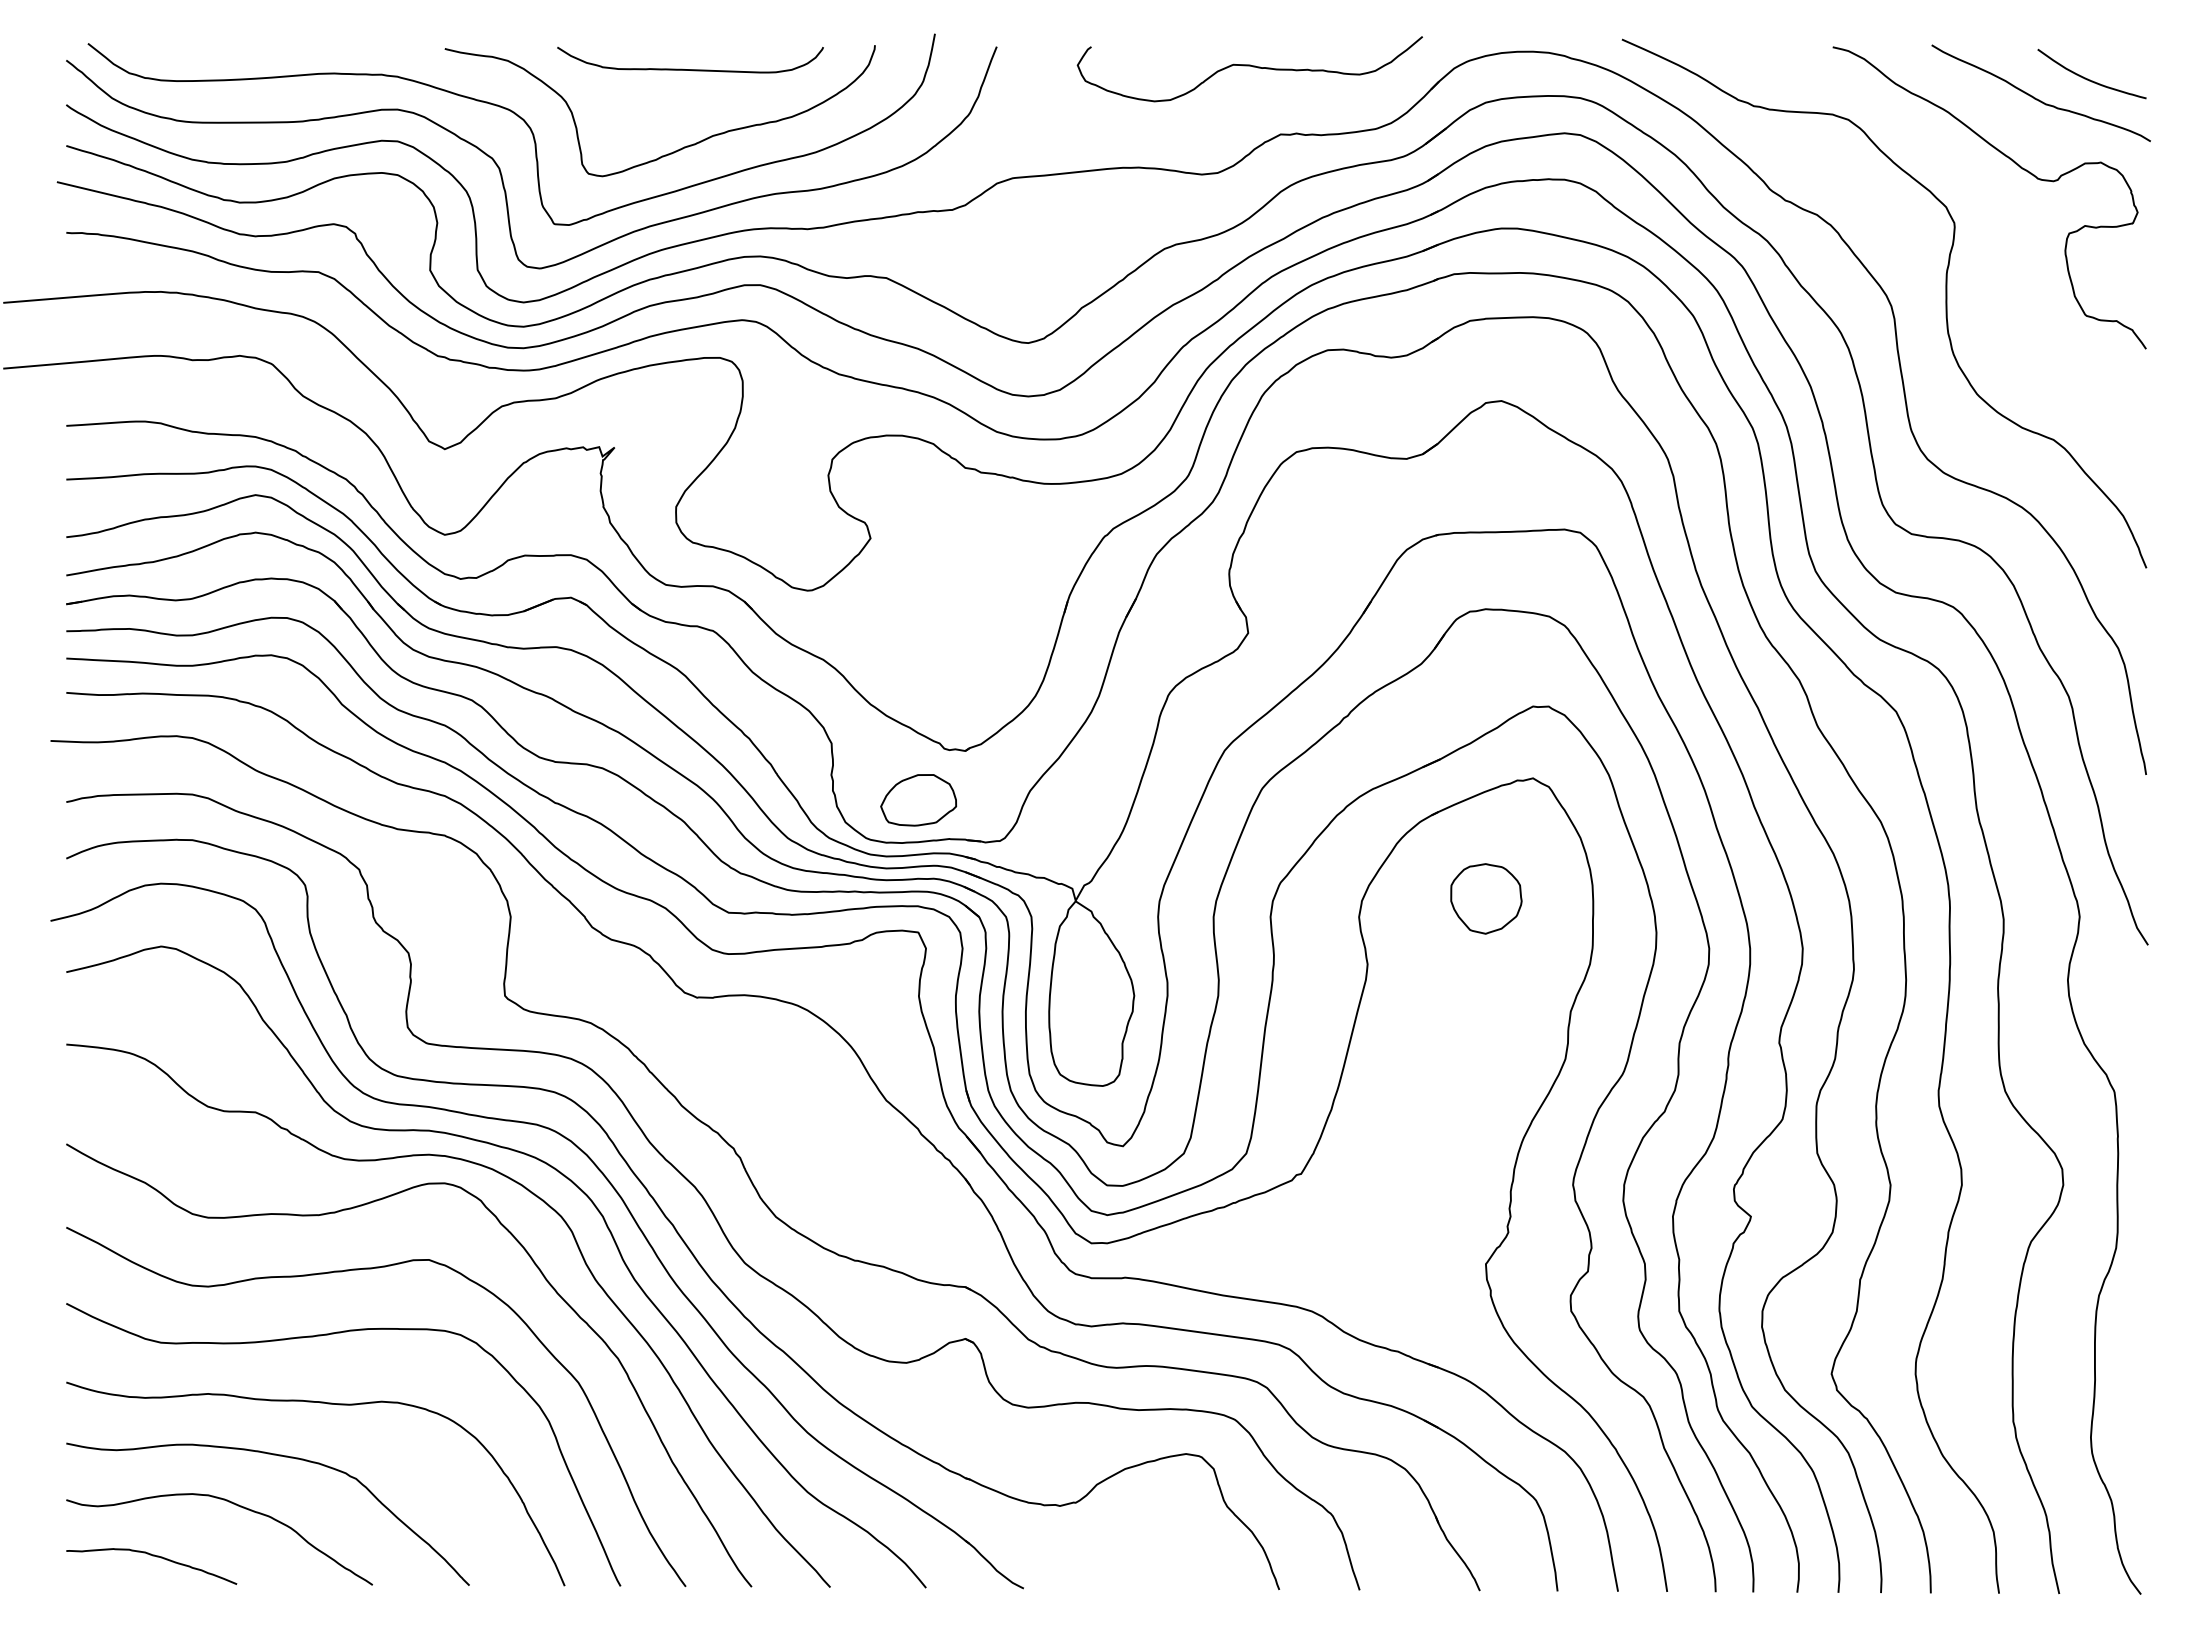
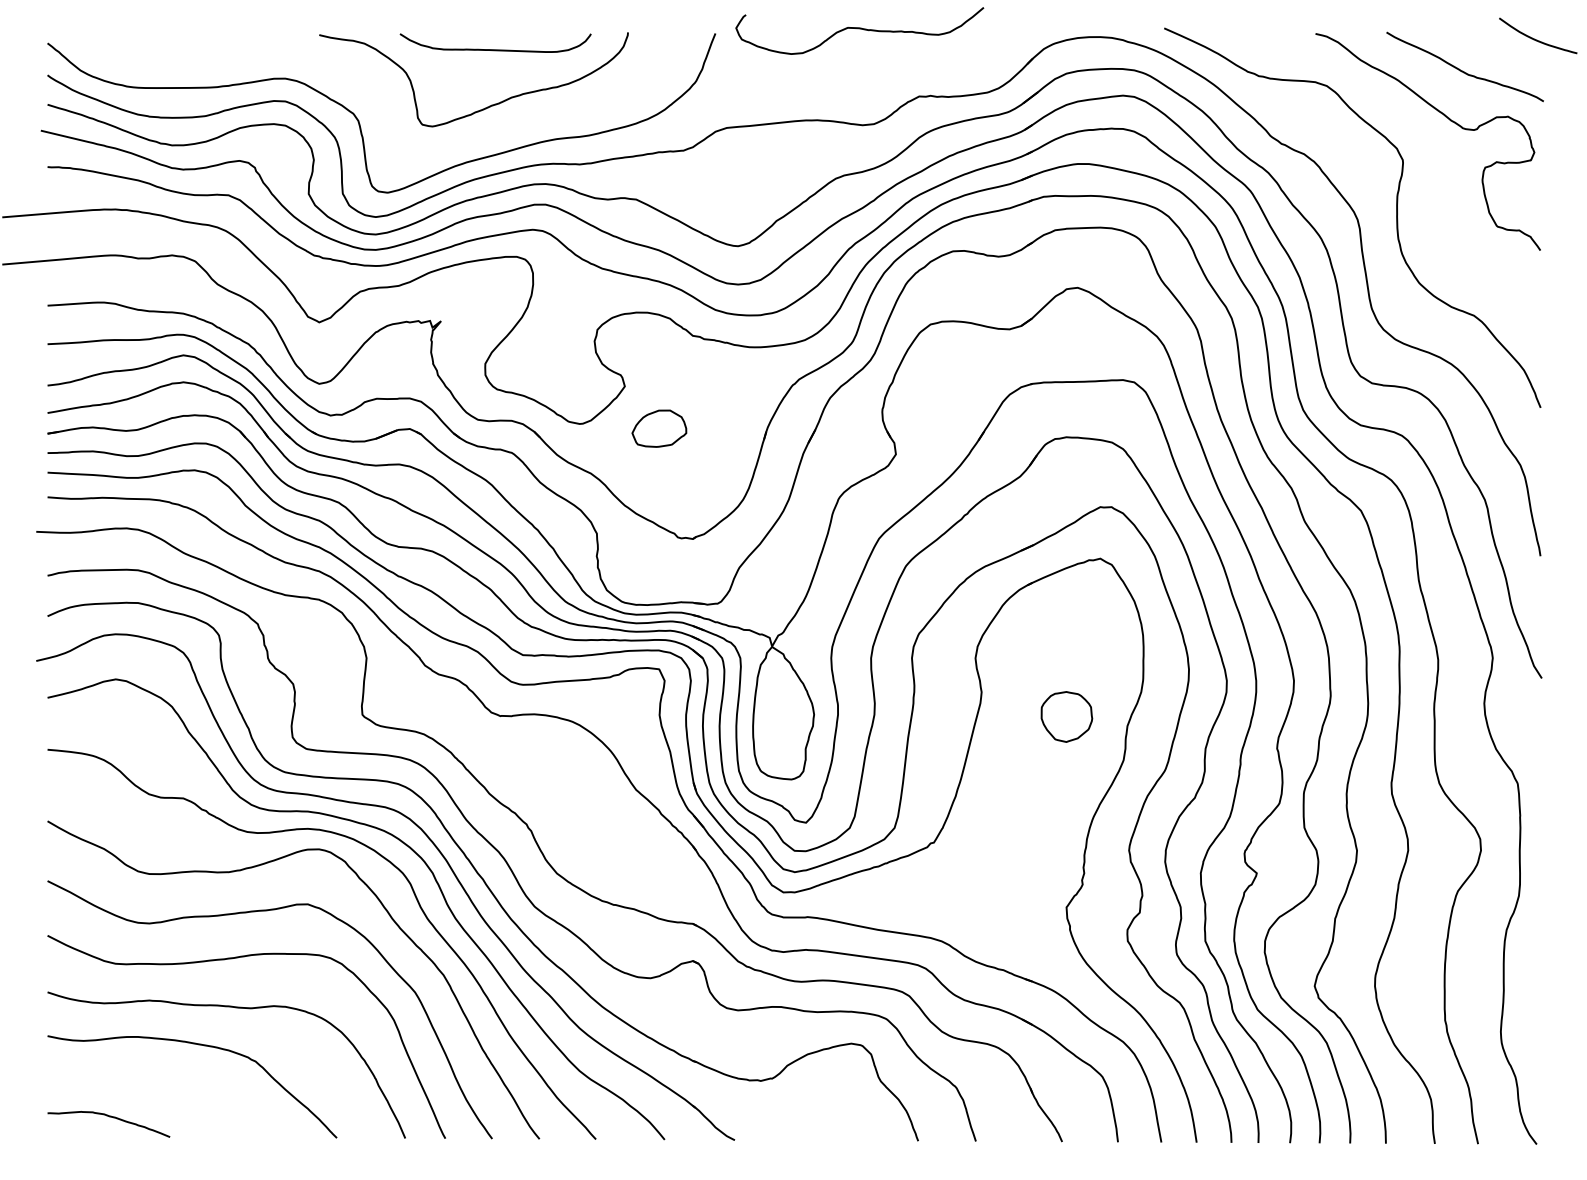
curve: (1249, 66) -> (859, 29), moved
curve: (2088, 78) -> (1535, 39), moved
curve: (519, 118) -> (372, 85), removed
part: (918, 800) -> (659, 428), moved
part: (1486, 898) -> (1066, 716), moved
curve: (235, 1505) -> (169, 1080), removed

